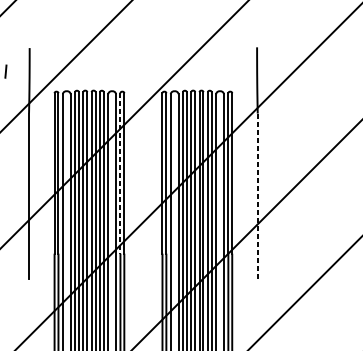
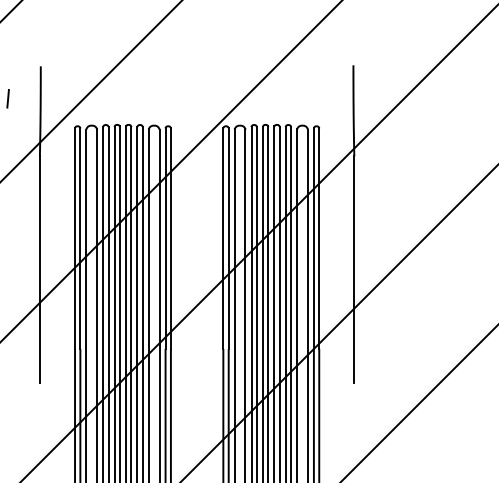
line: (120, 174) -> (165, 239), dashed -> solid
line: (257, 195) -> (354, 269), dashed -> solid

